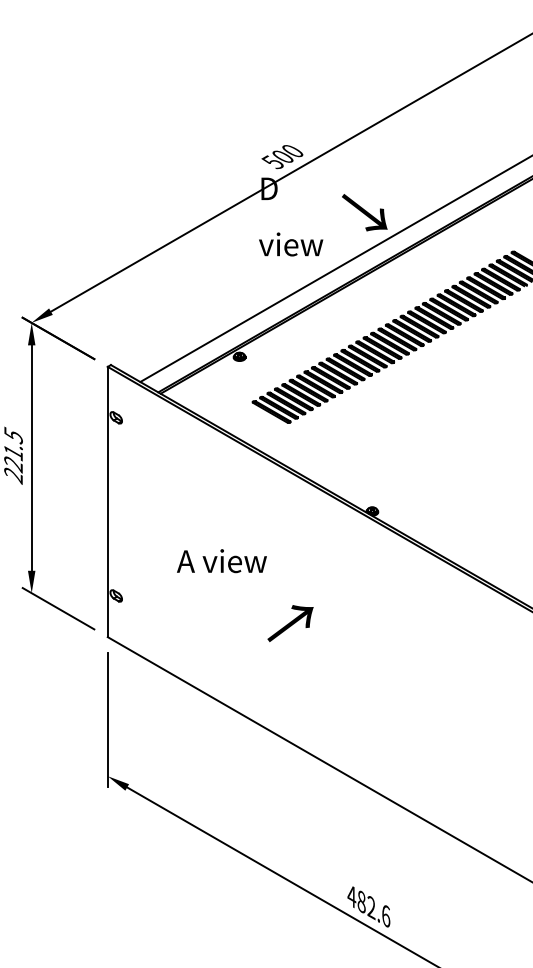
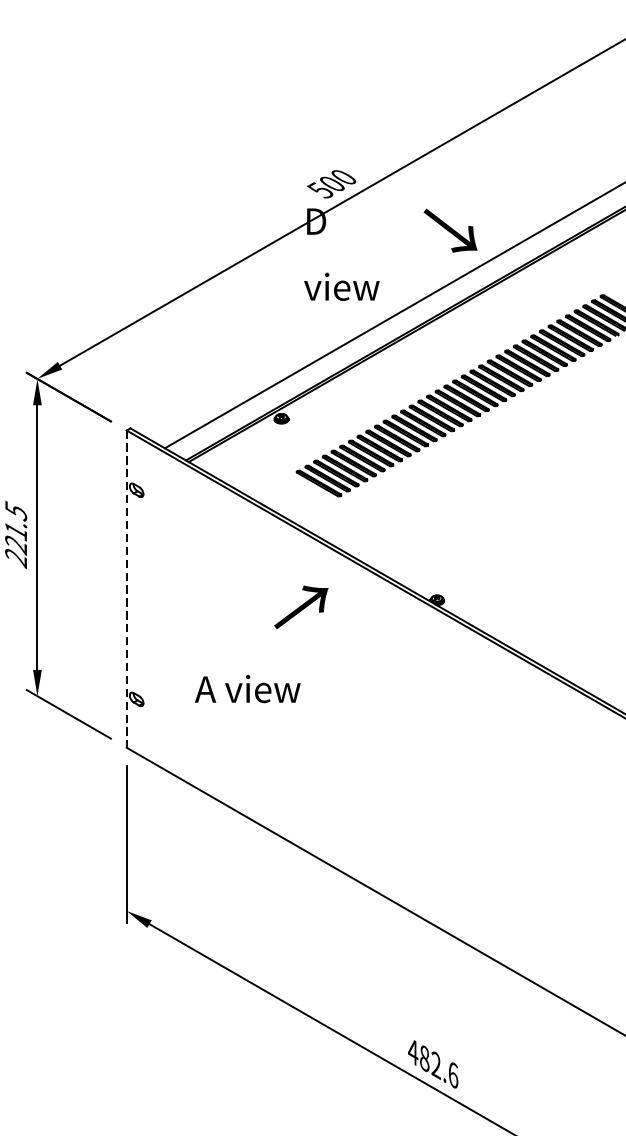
text: (364, 212) -> (450, 230), moved
line: (107, 502) -> (126, 589), solid -> dashed
text: (221, 561) -> (247, 689), moved
text: (290, 623) -> (301, 607), moved

